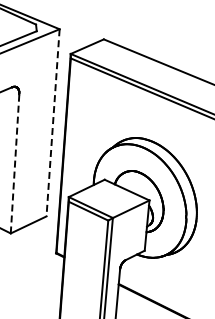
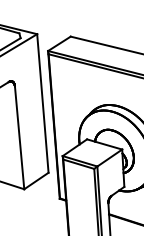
line: (53, 122) -> (43, 103), dashed -> solid
line: (15, 163) -> (19, 137), dashed -> solid

